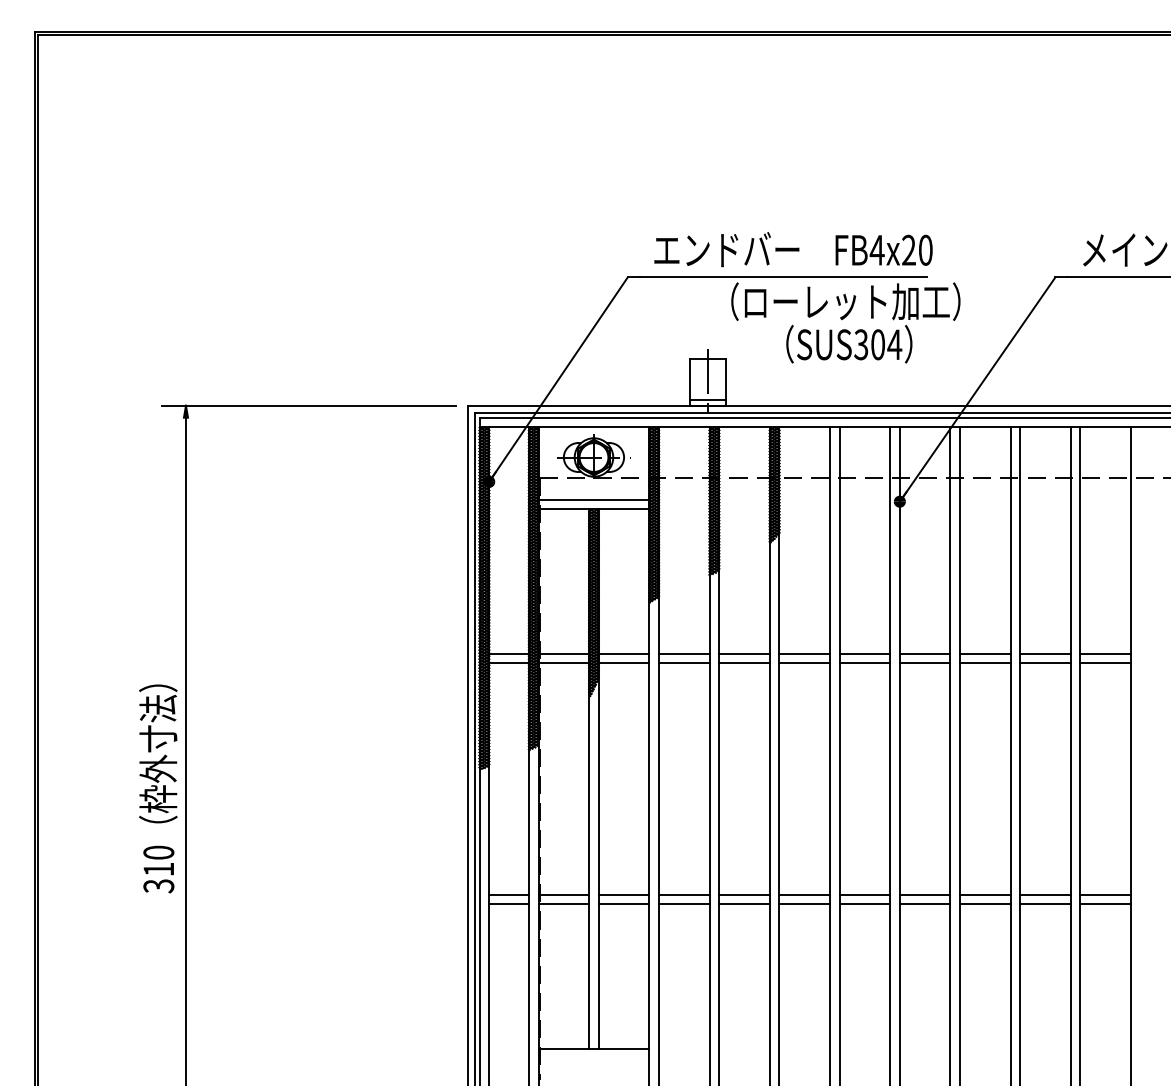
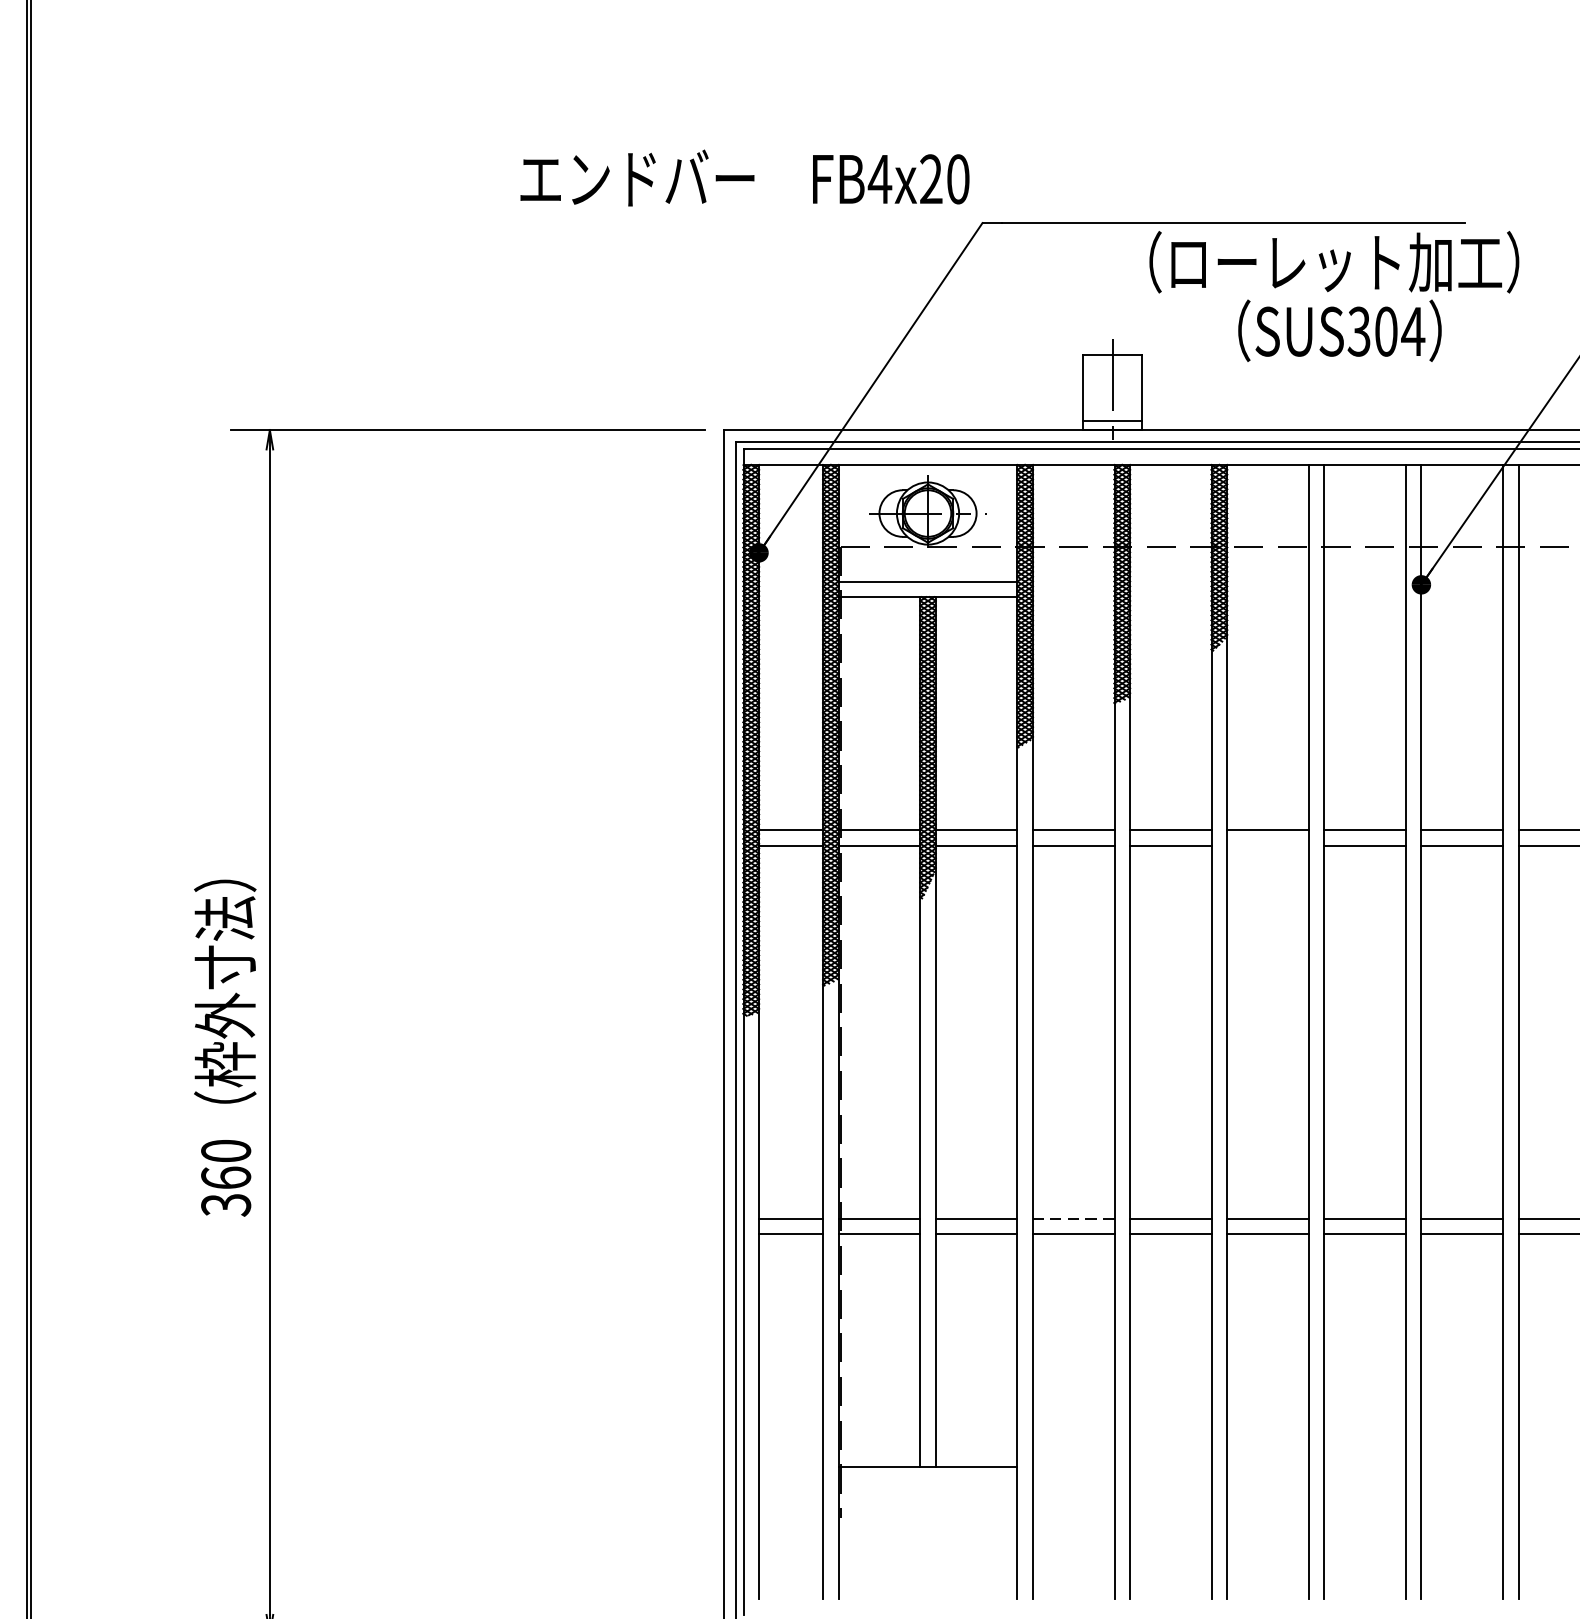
text: (793, 249) -> (744, 178), moved
line: (804, 663) -> (1267, 845), removed
text: (158, 868) -> (225, 1176), 310 -> 360
line: (683, 894) -> (1072, 1218), solid -> dashed

